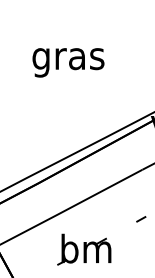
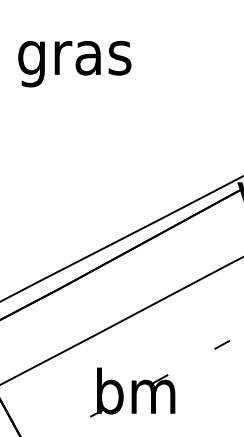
text: (68, 62) -> (74, 63), moved

